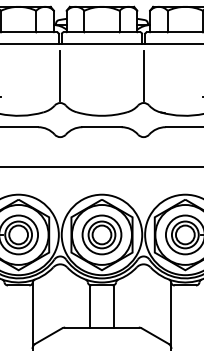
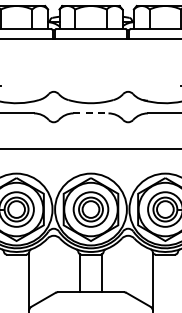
line: (59, 75) -> (53, 67), removed
line: (144, 75) -> (128, 67), removed
line: (102, 127) -> (91, 113), solid -> dashed

